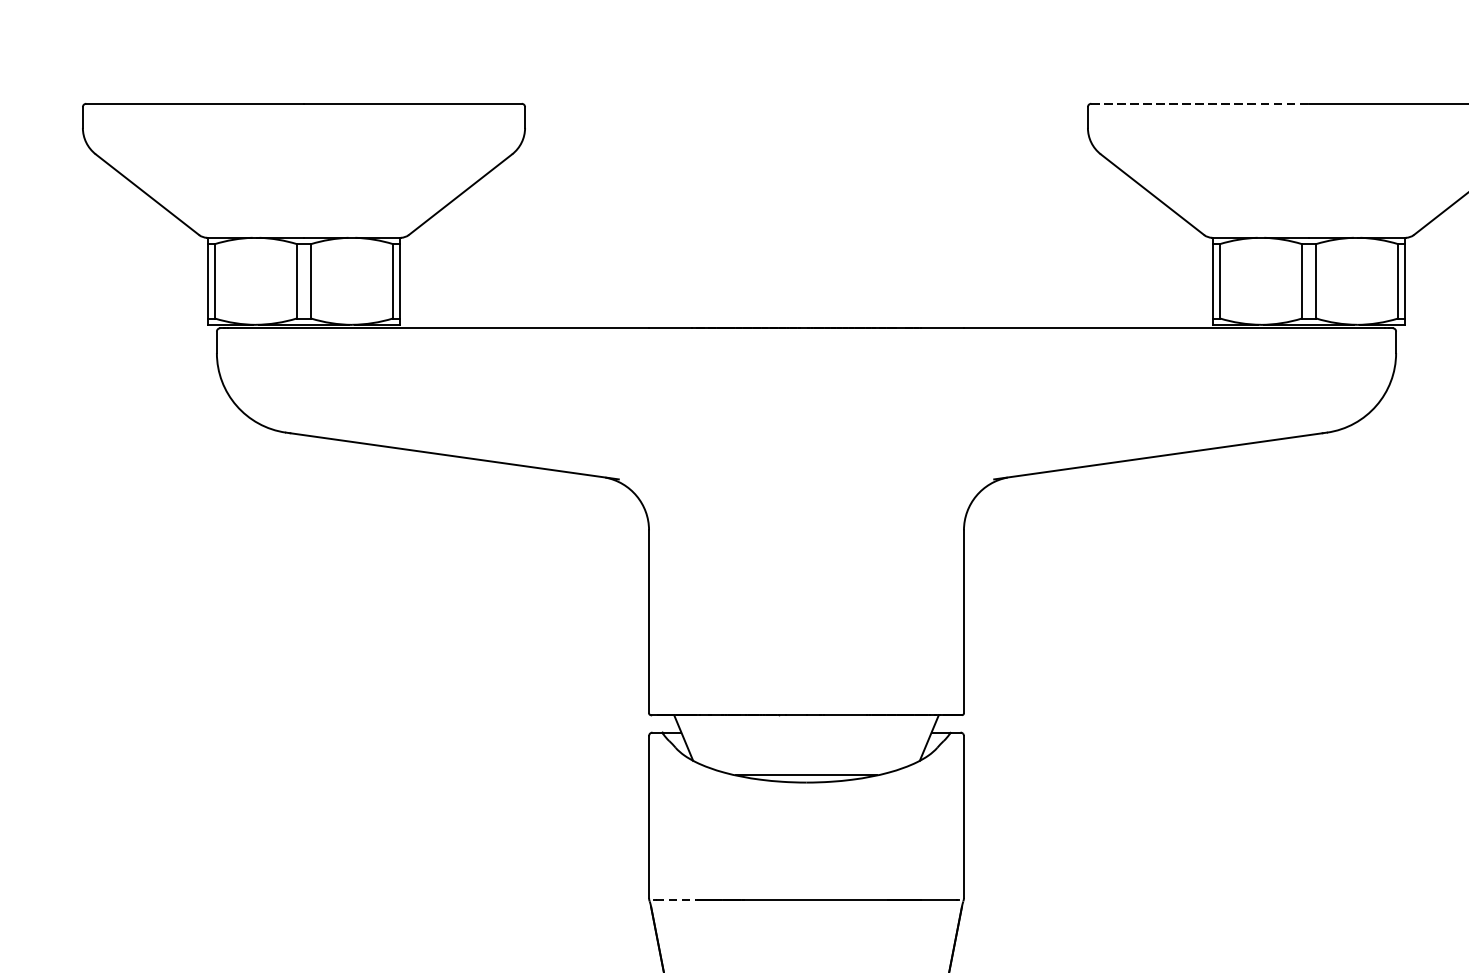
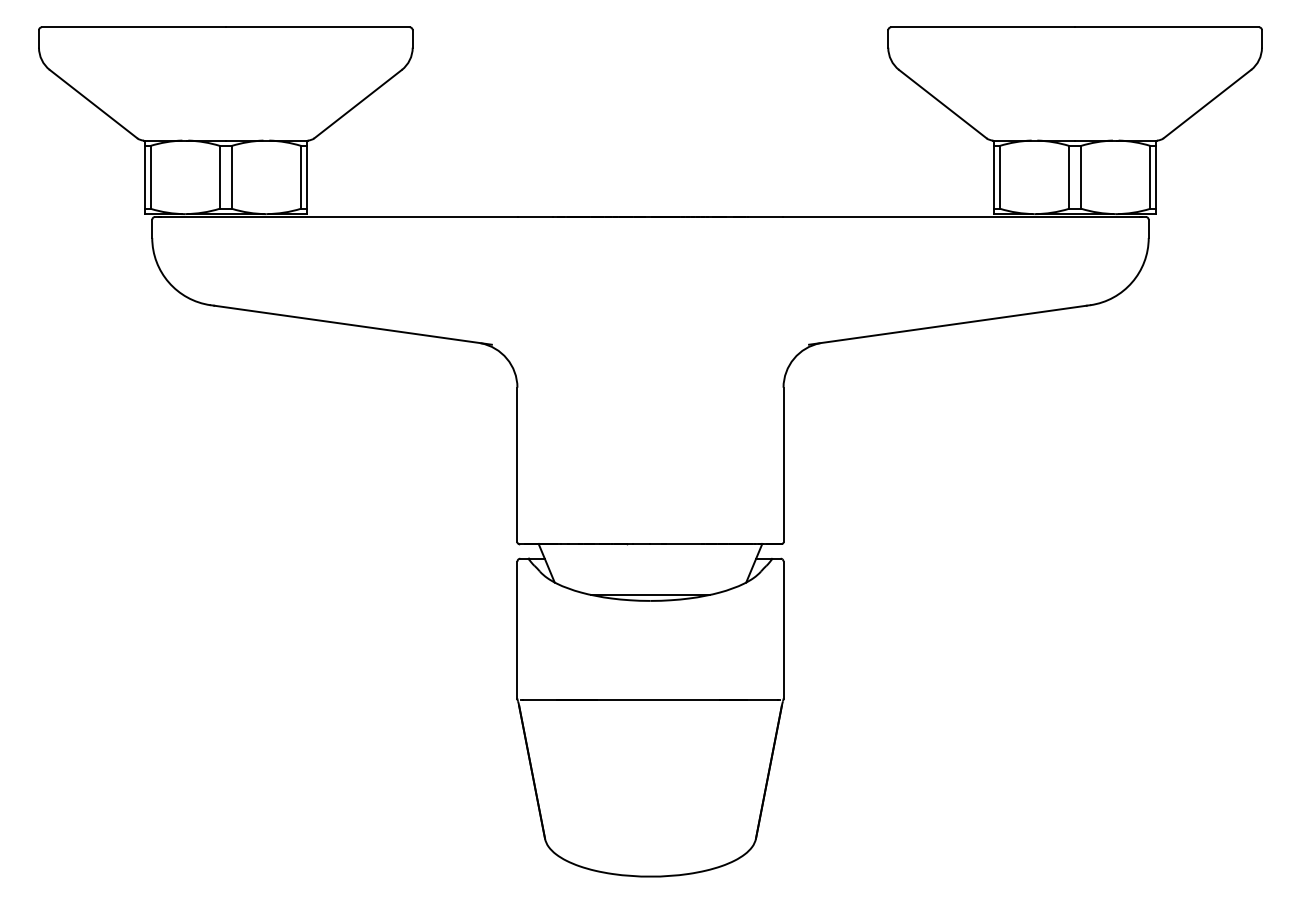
line: (1200, 103) -> (983, 27), dashed -> solid
line: (676, 900) -> (540, 700), dashed -> solid

